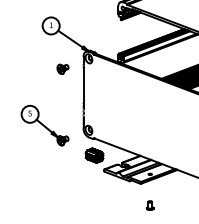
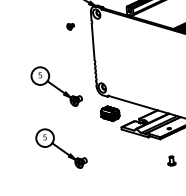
part: (62, 68) -> (70, 26), size x0.6
part: (44, 185) -> (60, 148), added

